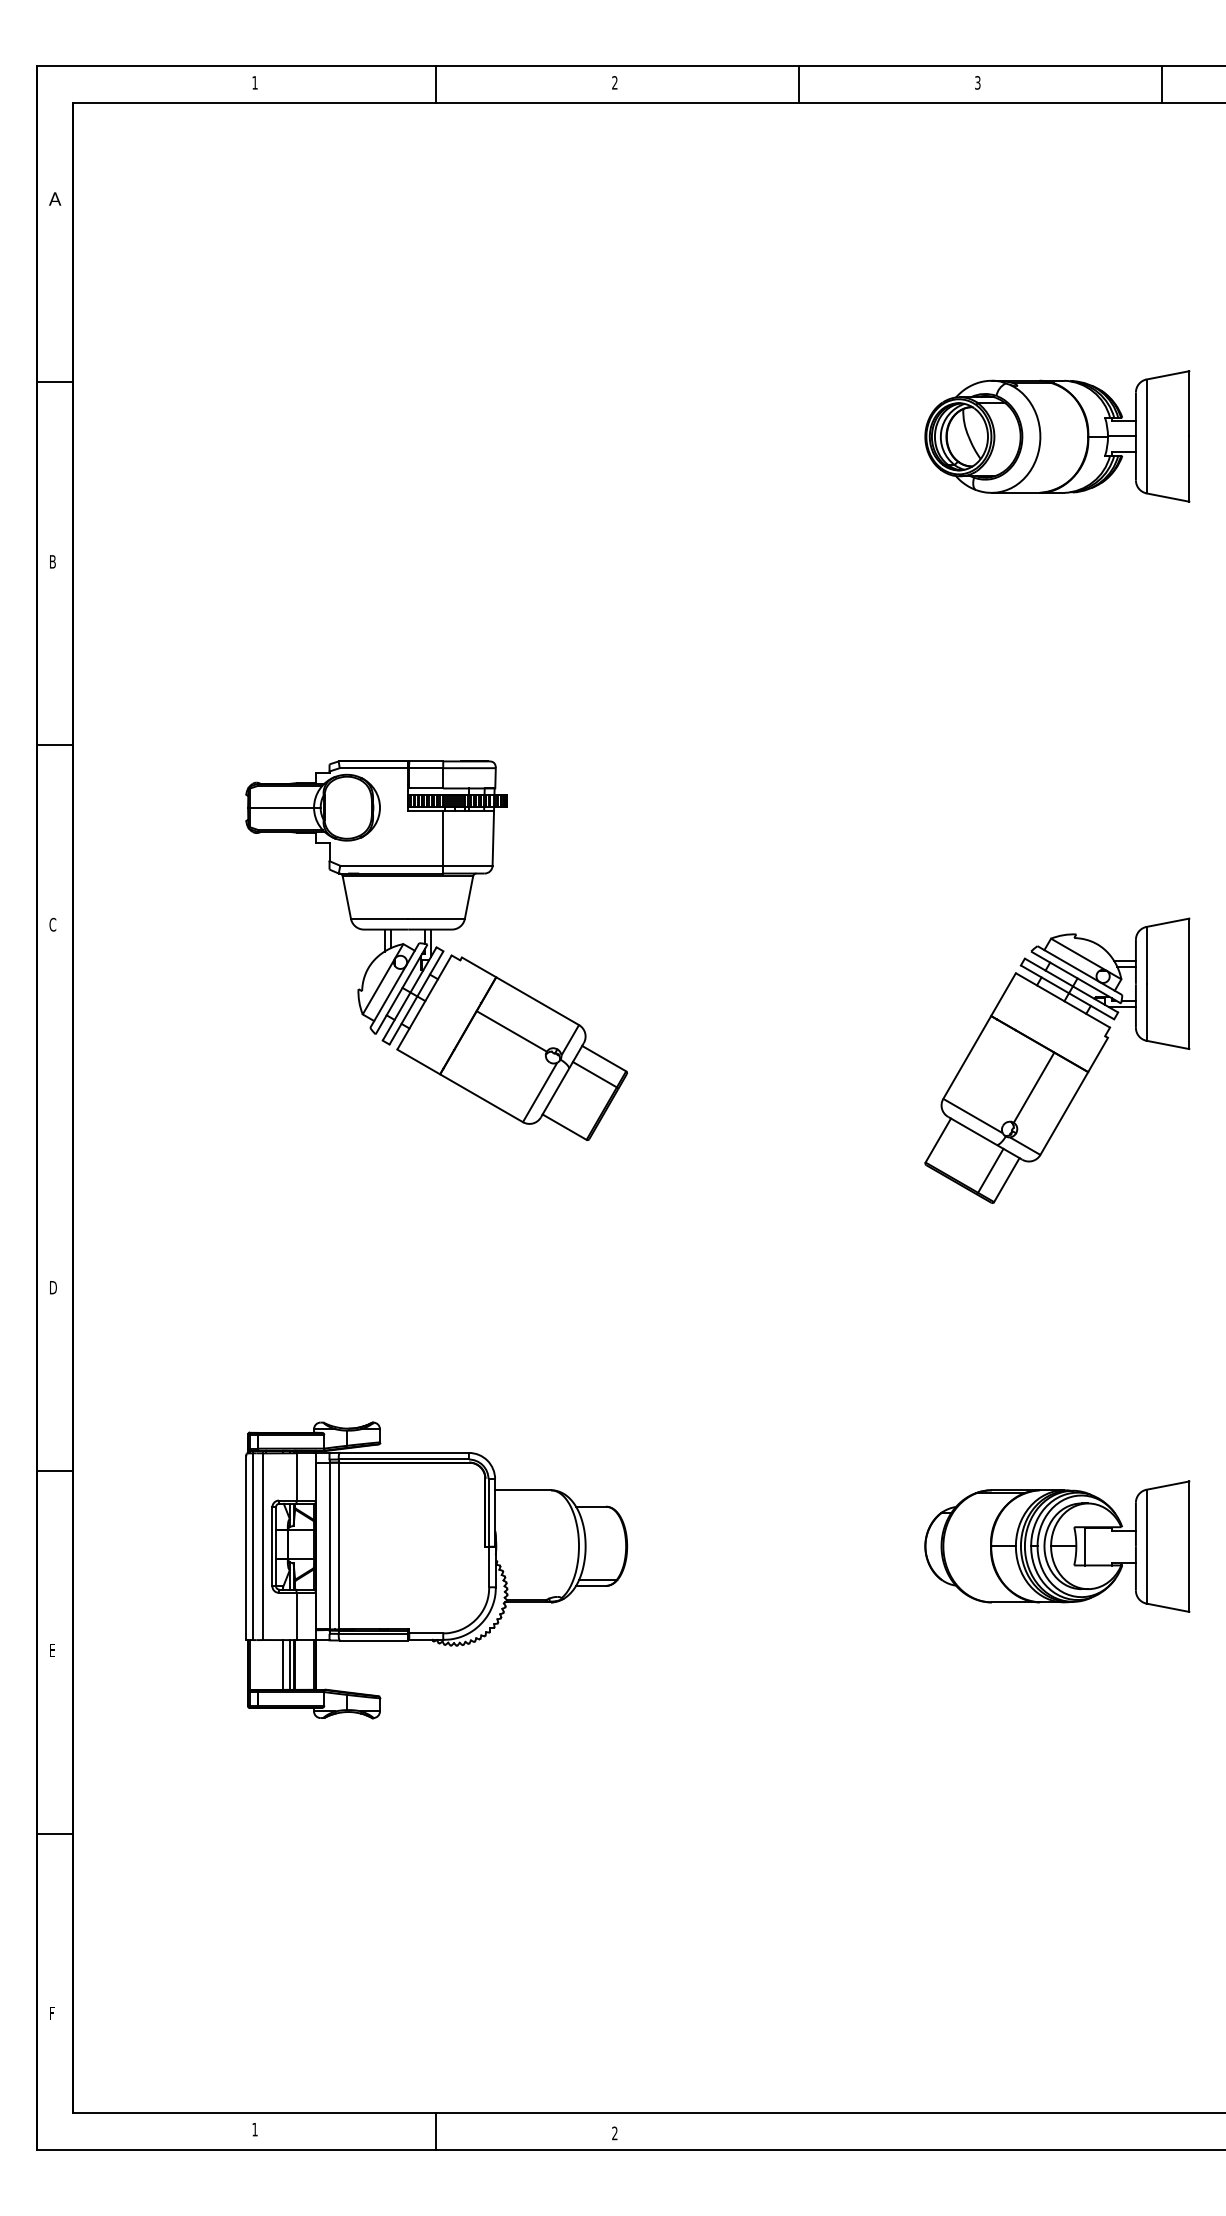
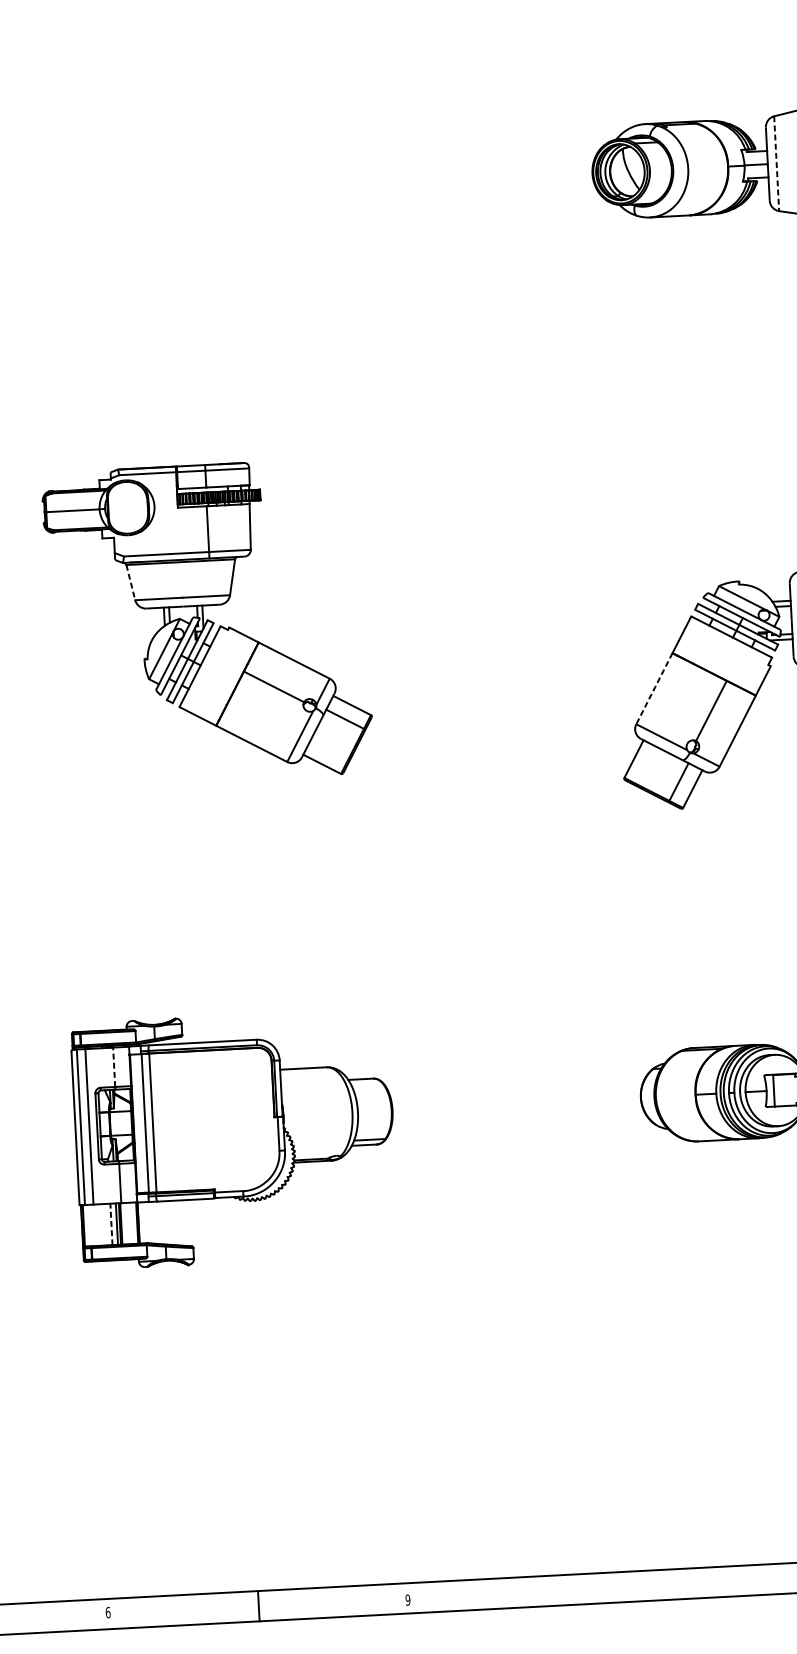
line: (1146, 436) -> (776, 163), solid -> dashed
line: (346, 897) -> (130, 582), solid -> dashed
line: (967, 1057) -> (654, 688), solid -> dashed
line: (296, 1476) -> (114, 1066), solid -> dashed
line: (283, 1664) -> (111, 1224), solid -> dashed
text: (254, 2129) -> (107, 1612), 1 -> 6
text: (614, 2133) -> (407, 1600), 2 -> 9

